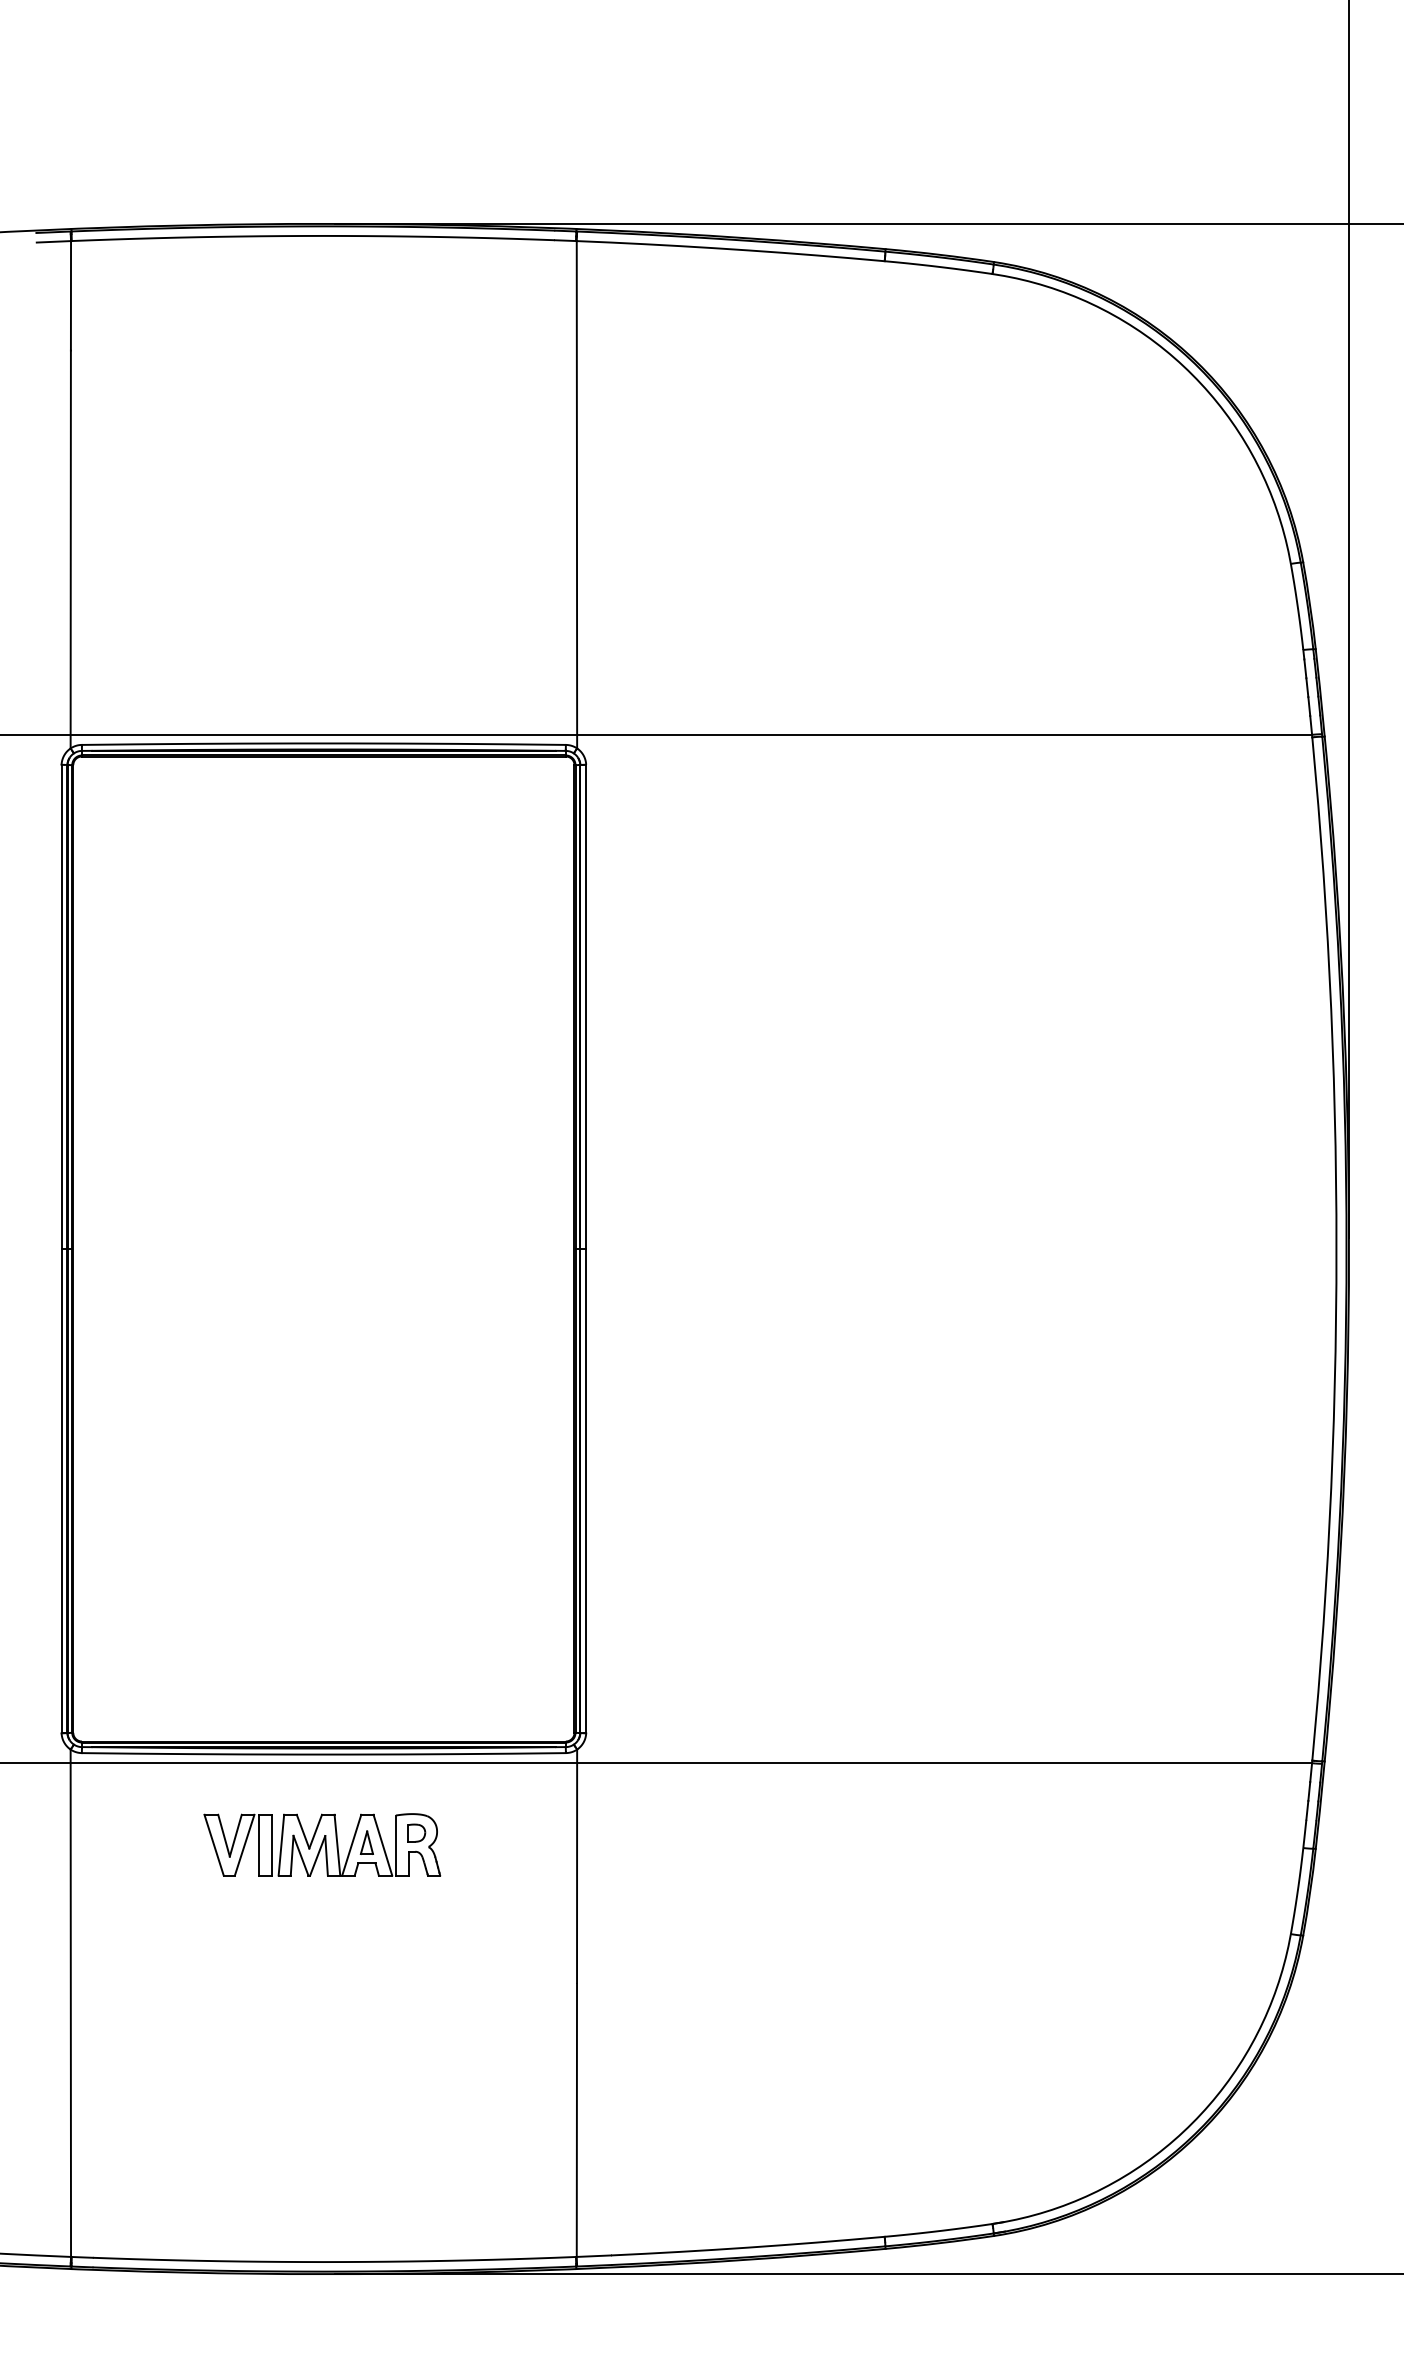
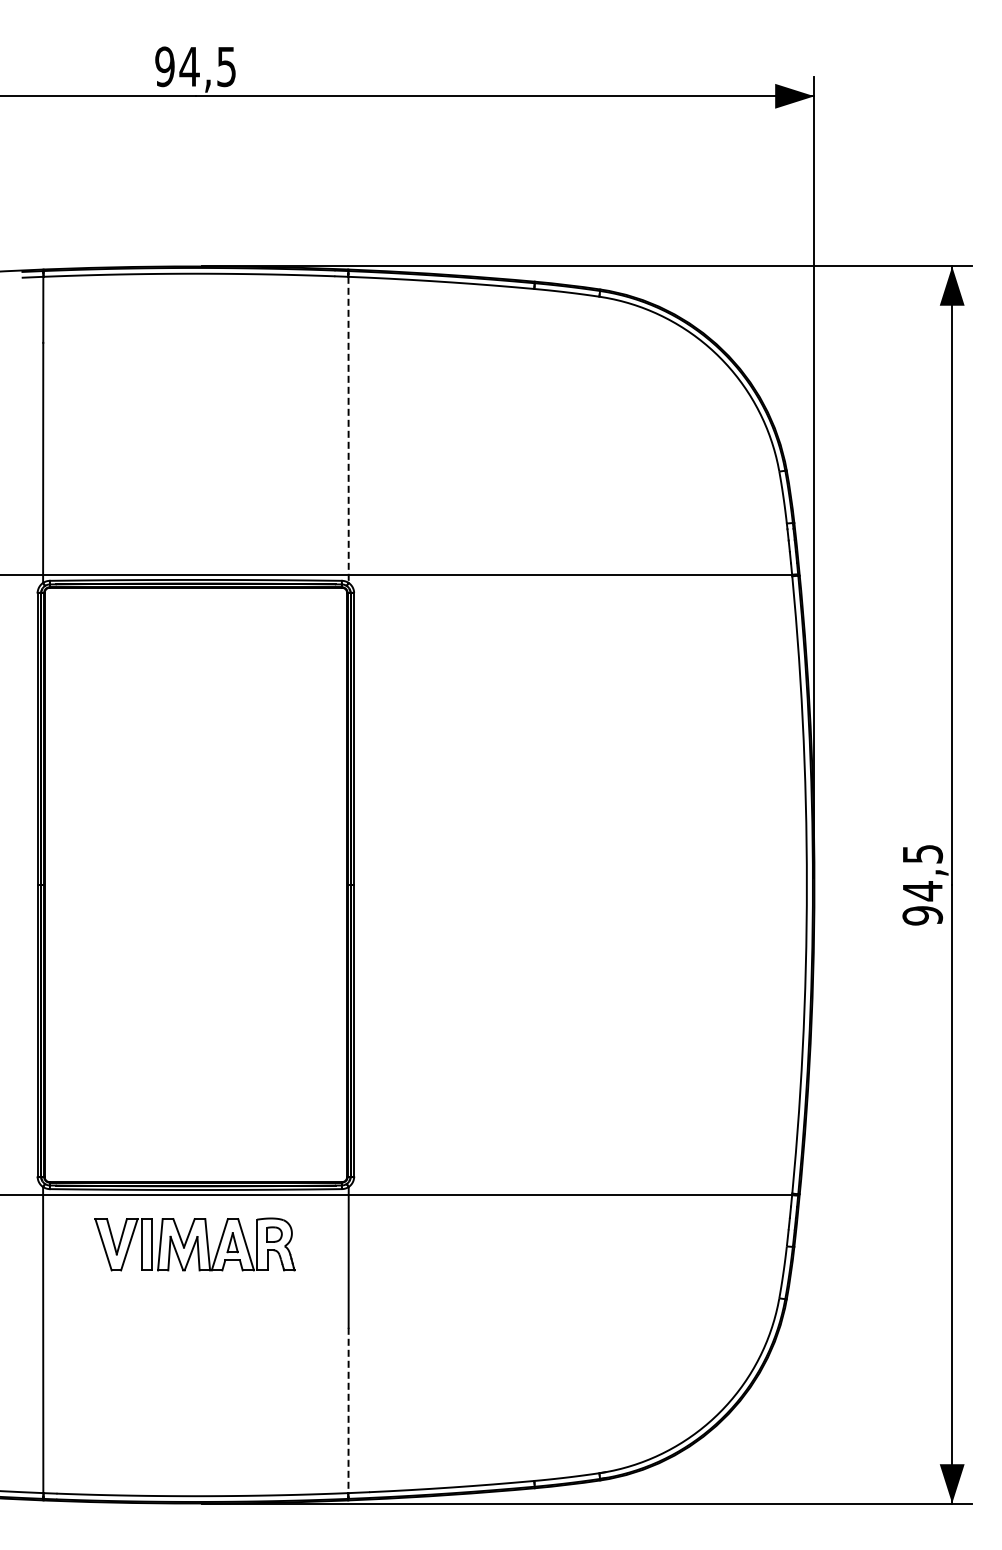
line: (576, 495) -> (348, 430), solid -> dashed
part: (321, 1844) -> (194, 1244), size x1.4
line: (576, 2121) -> (348, 1411), solid -> dashed

